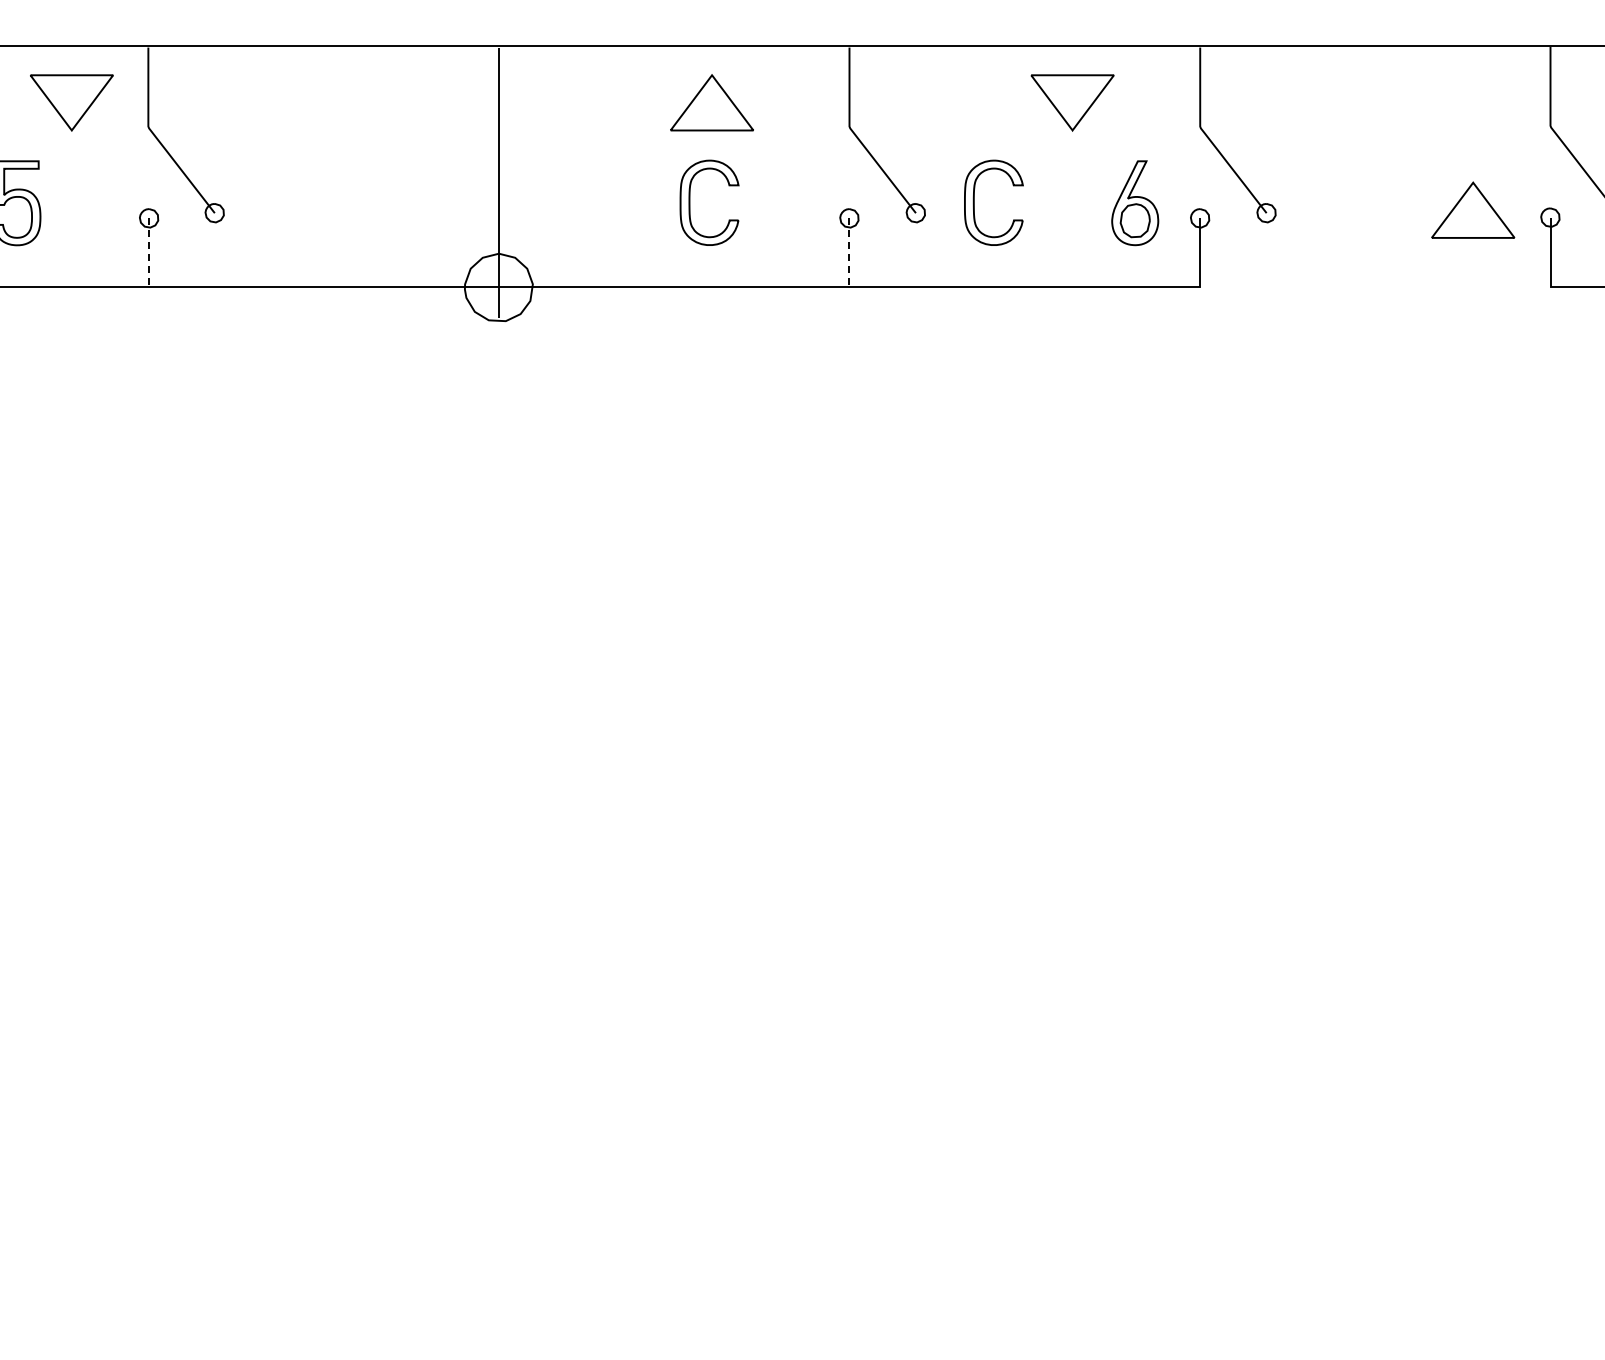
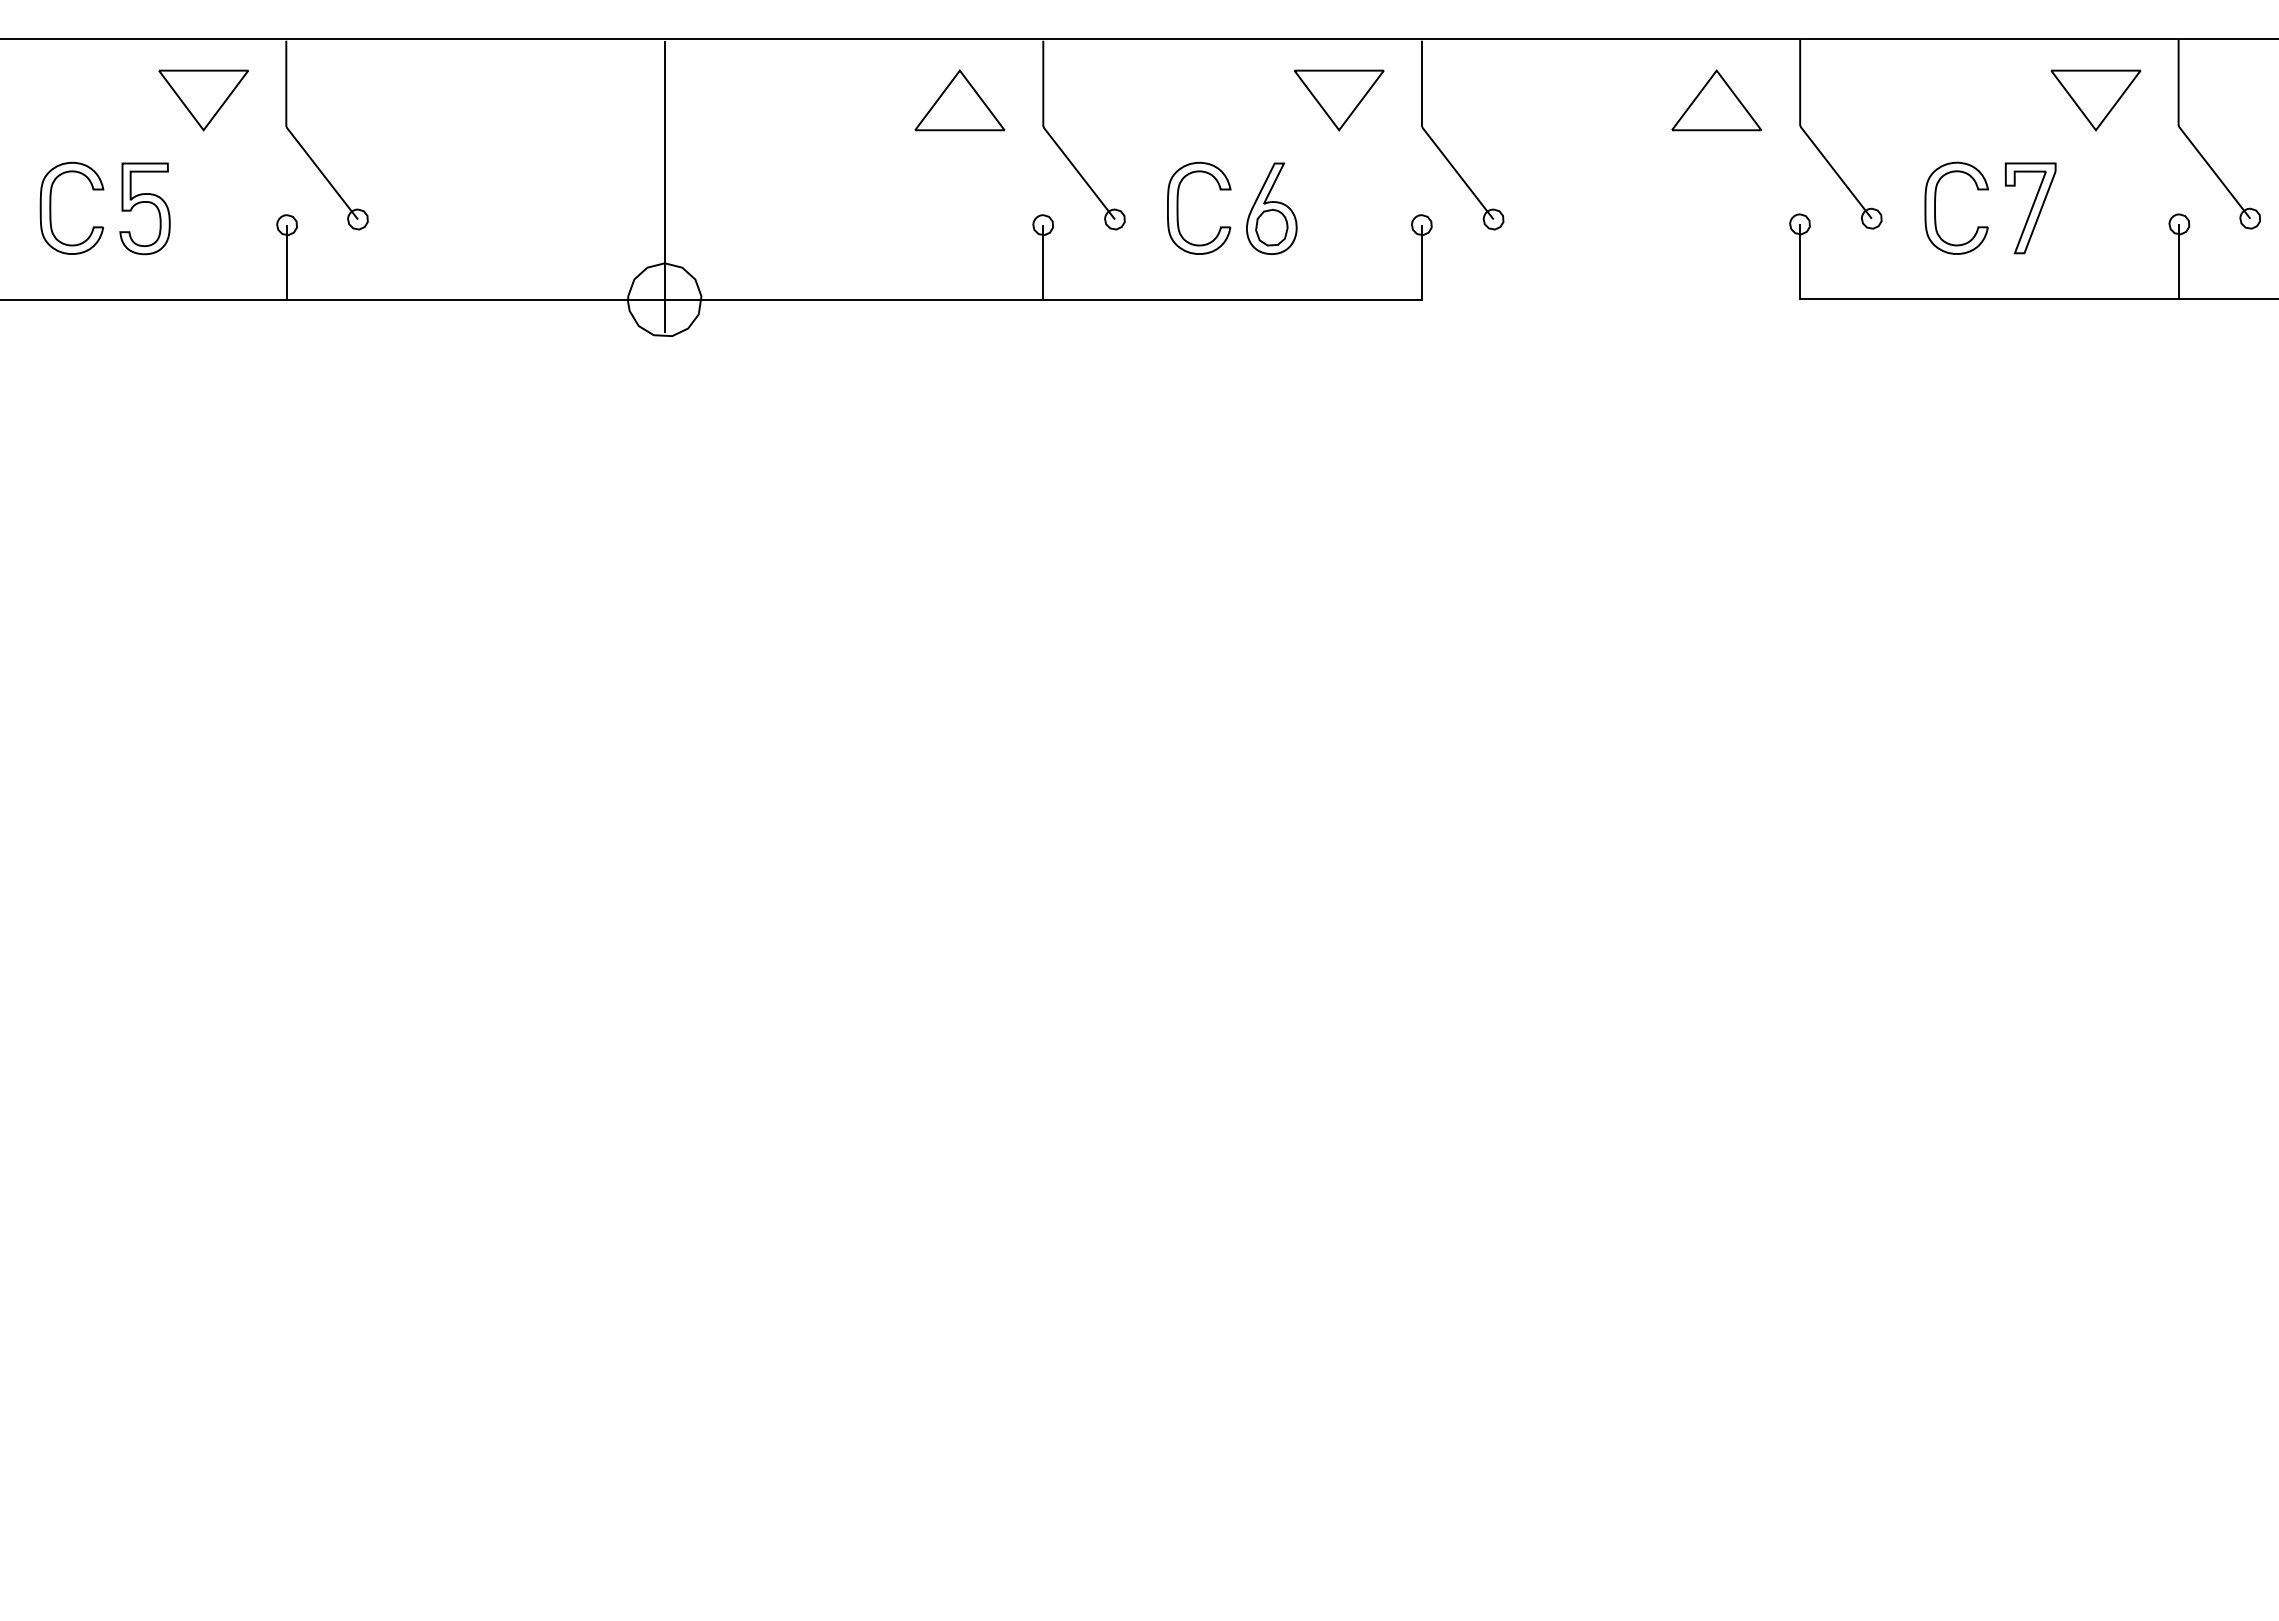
part: (711, 102) -> (959, 100), moved
part: (1072, 102) -> (1339, 100), moved
part: (690, 202) -> (871, 207), removed
part: (1134, 202) -> (1271, 208), moved
part: (1473, 210) -> (1716, 100), moved
line: (149, 253) -> (287, 263), dashed -> solid
line: (849, 253) -> (1043, 263), dashed -> solid

